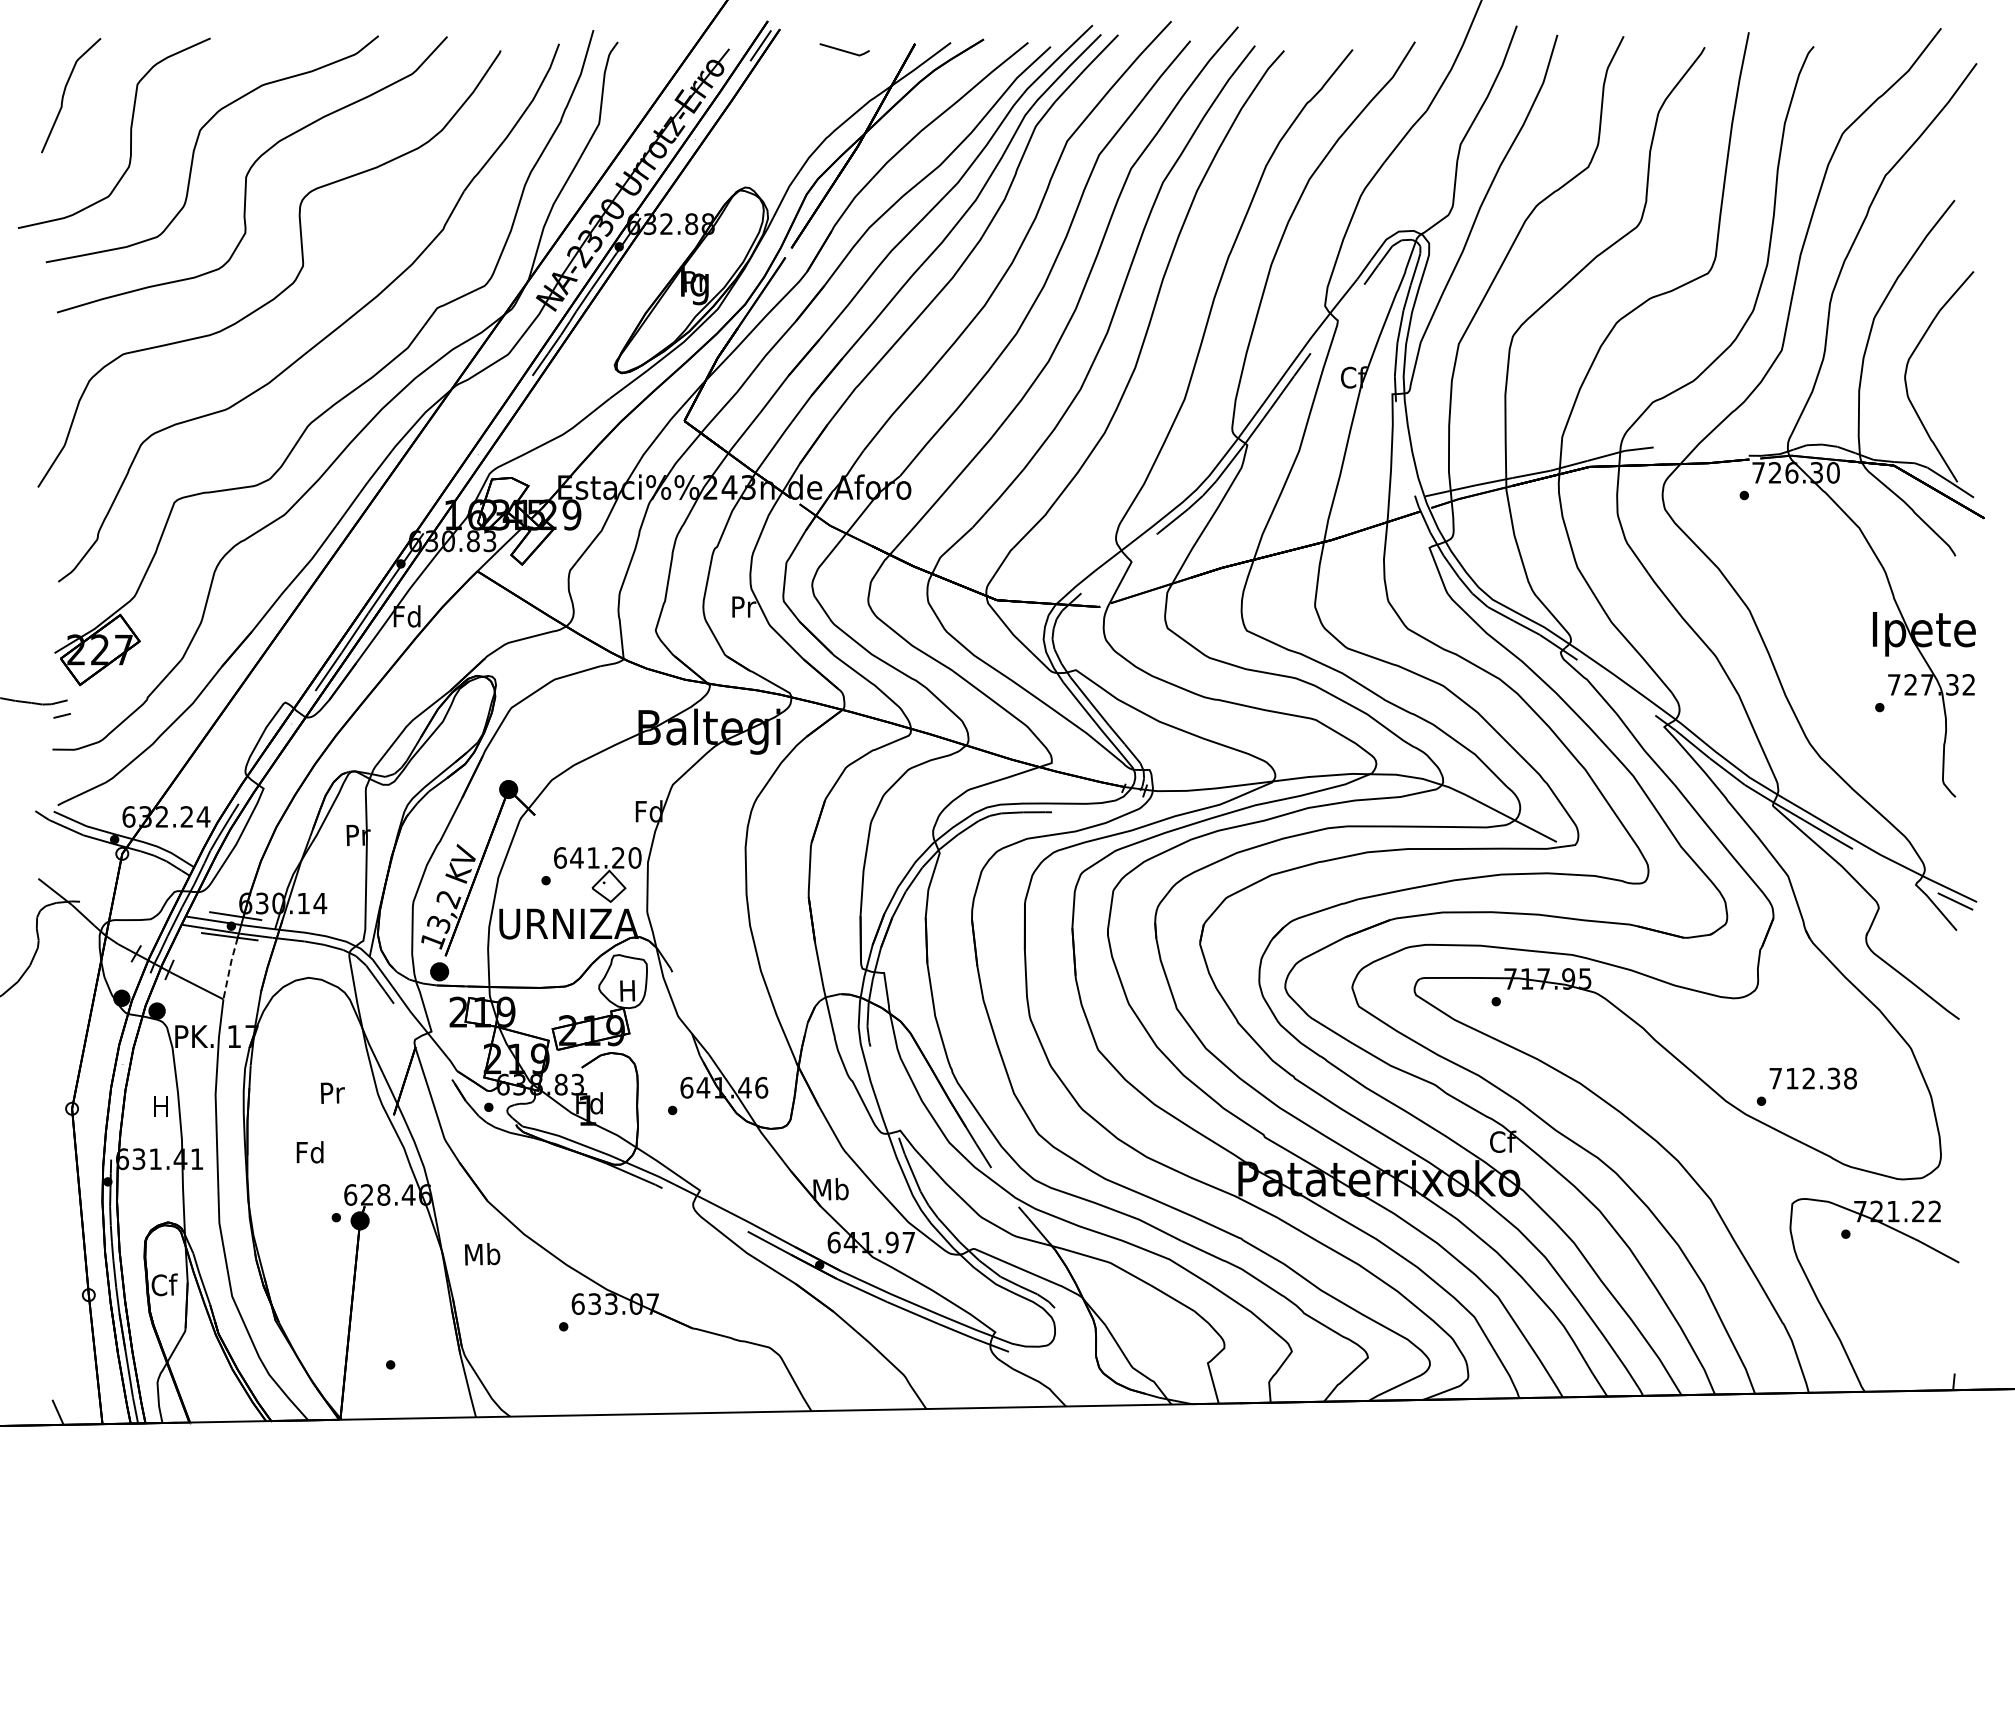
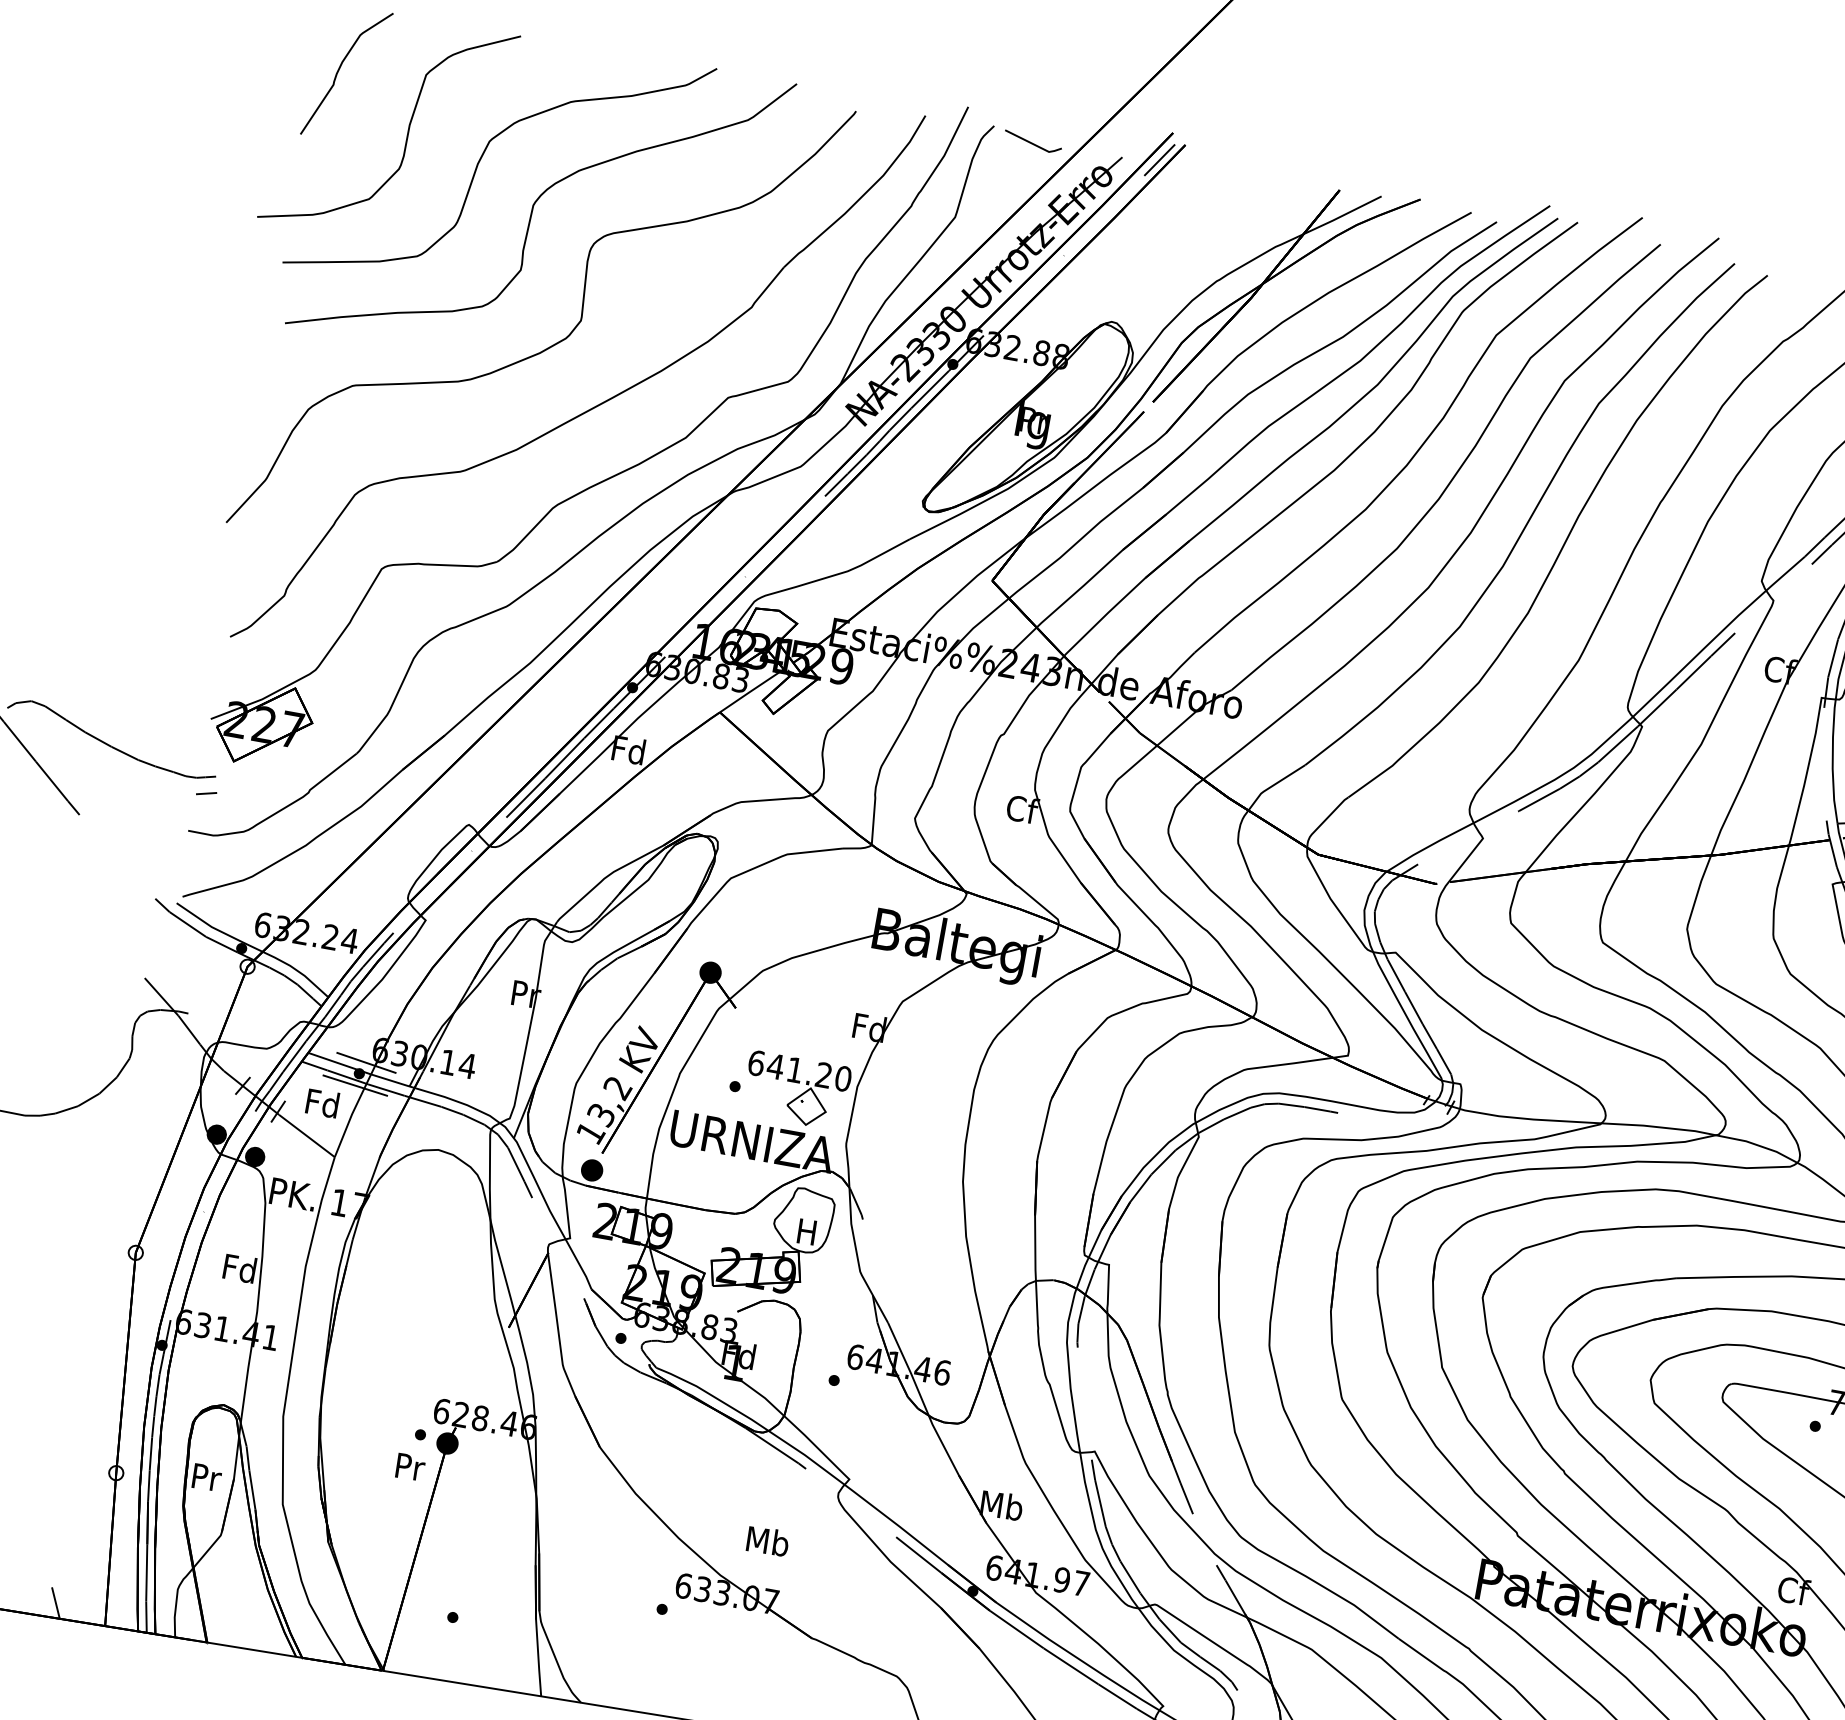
line: (843, 49) -> (1031, 141), moved
text: (743, 606) -> (1022, 808), Pr -> Cf
line: (230, 967) -> (349, 1121), dashed -> solid
text: (332, 1092) -> (410, 1466), moved
text: (160, 1106) -> (239, 1268), H -> Fd
text: (309, 1152) -> (321, 1103), moved
text: (482, 1254) -> (767, 1541), moved
text: (164, 1284) -> (206, 1476), Cf -> Pr

